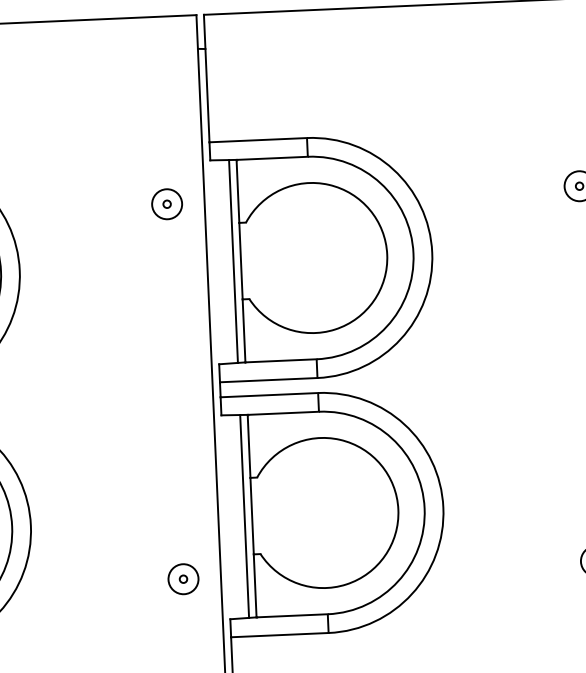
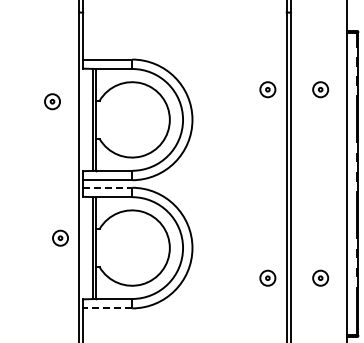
part: (167, 203) -> (52, 101), moved
line: (269, 394) -> (107, 187), solid -> dashed
part: (183, 577) -> (60, 237), moved
line: (279, 635) -> (107, 308), solid -> dashed

